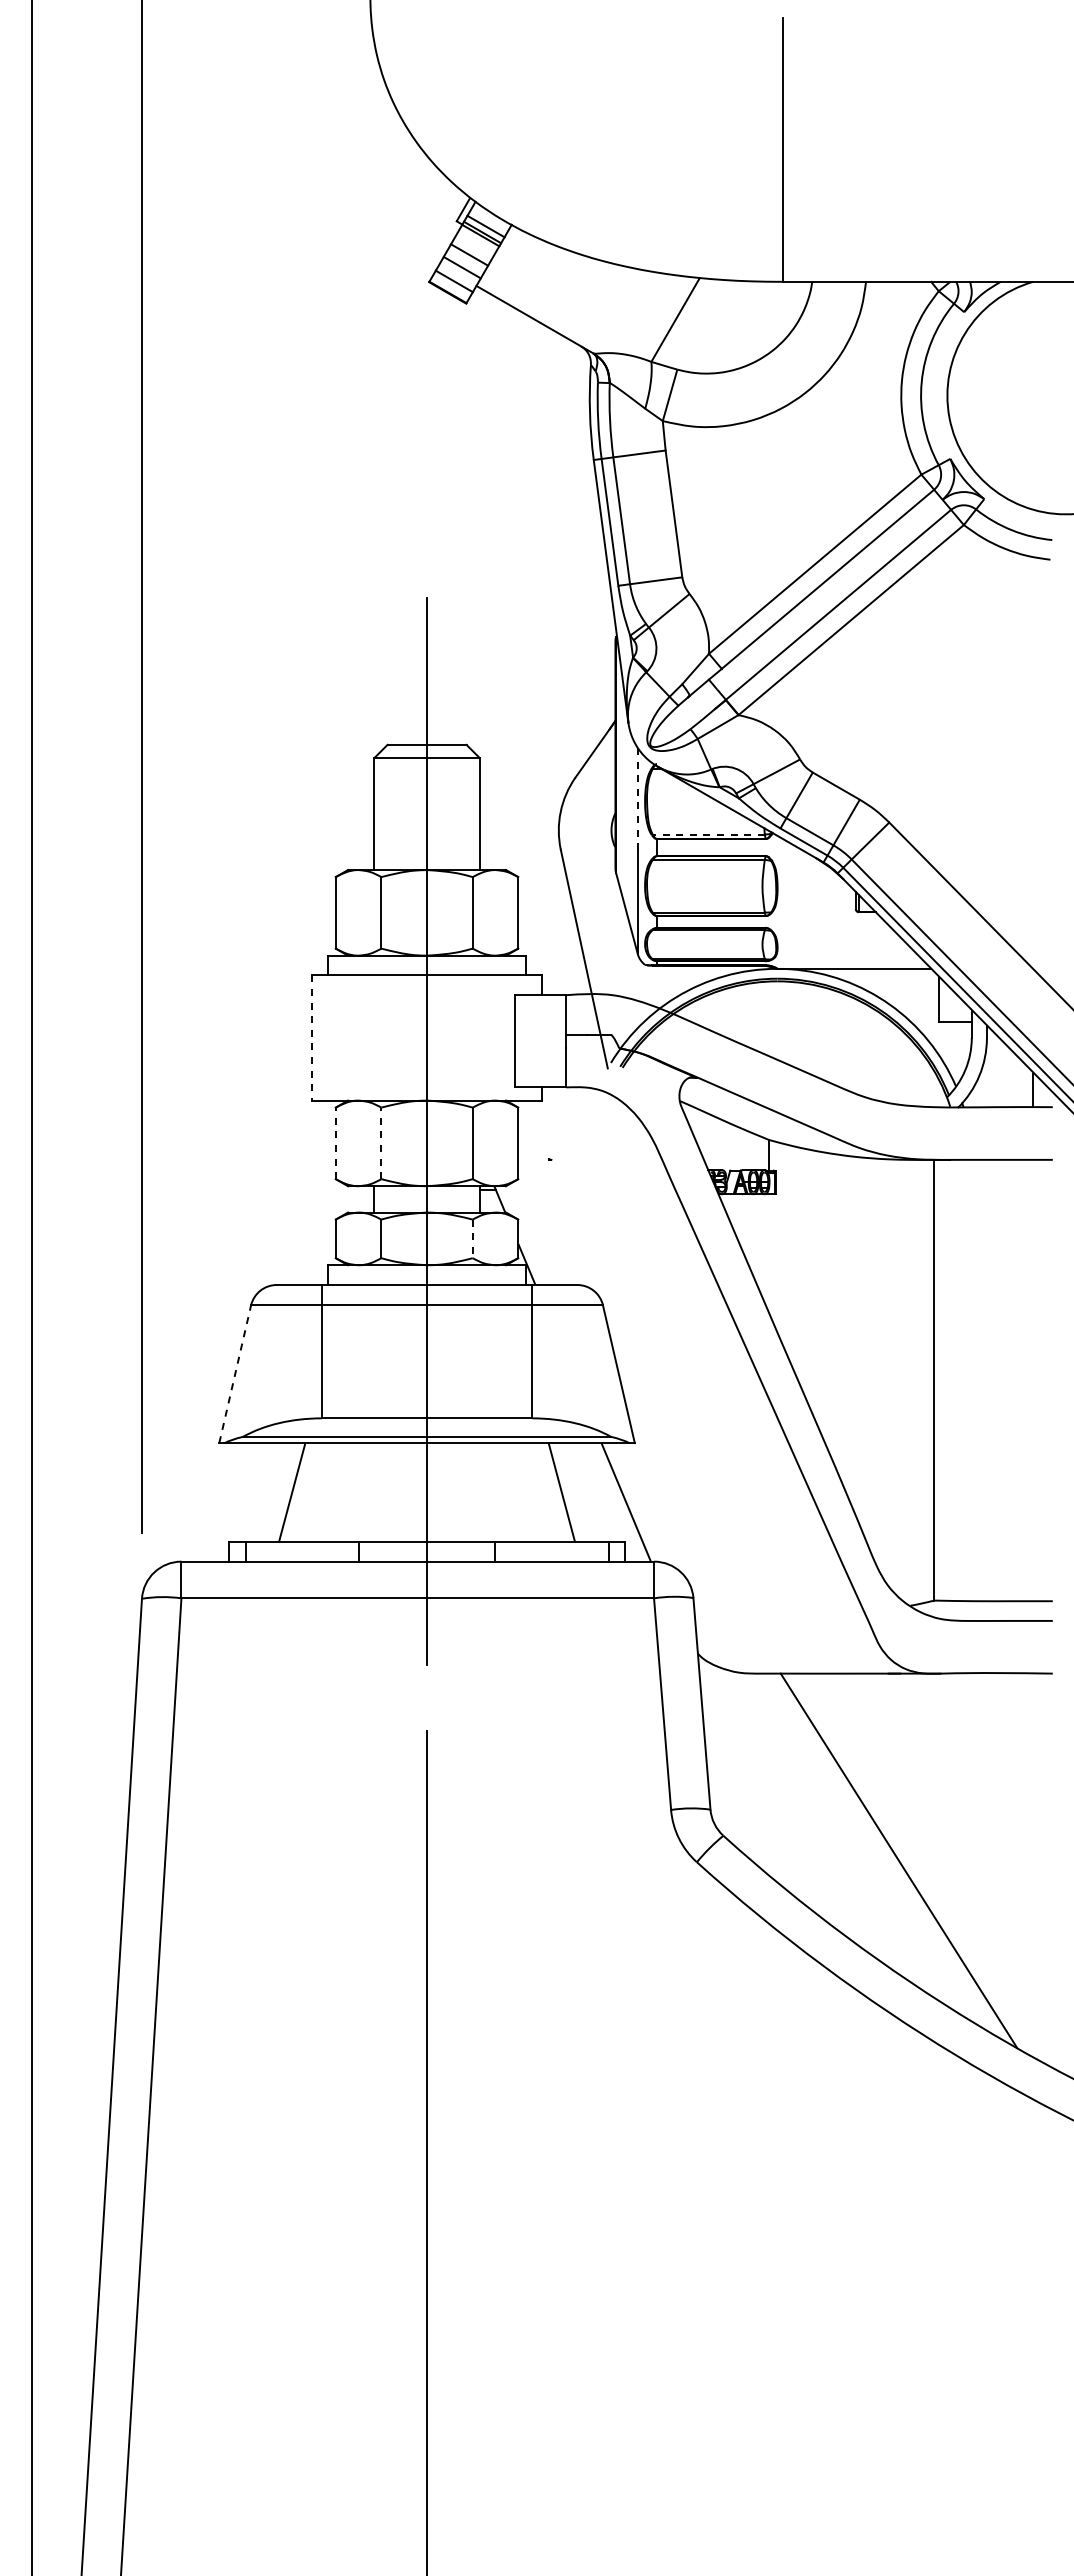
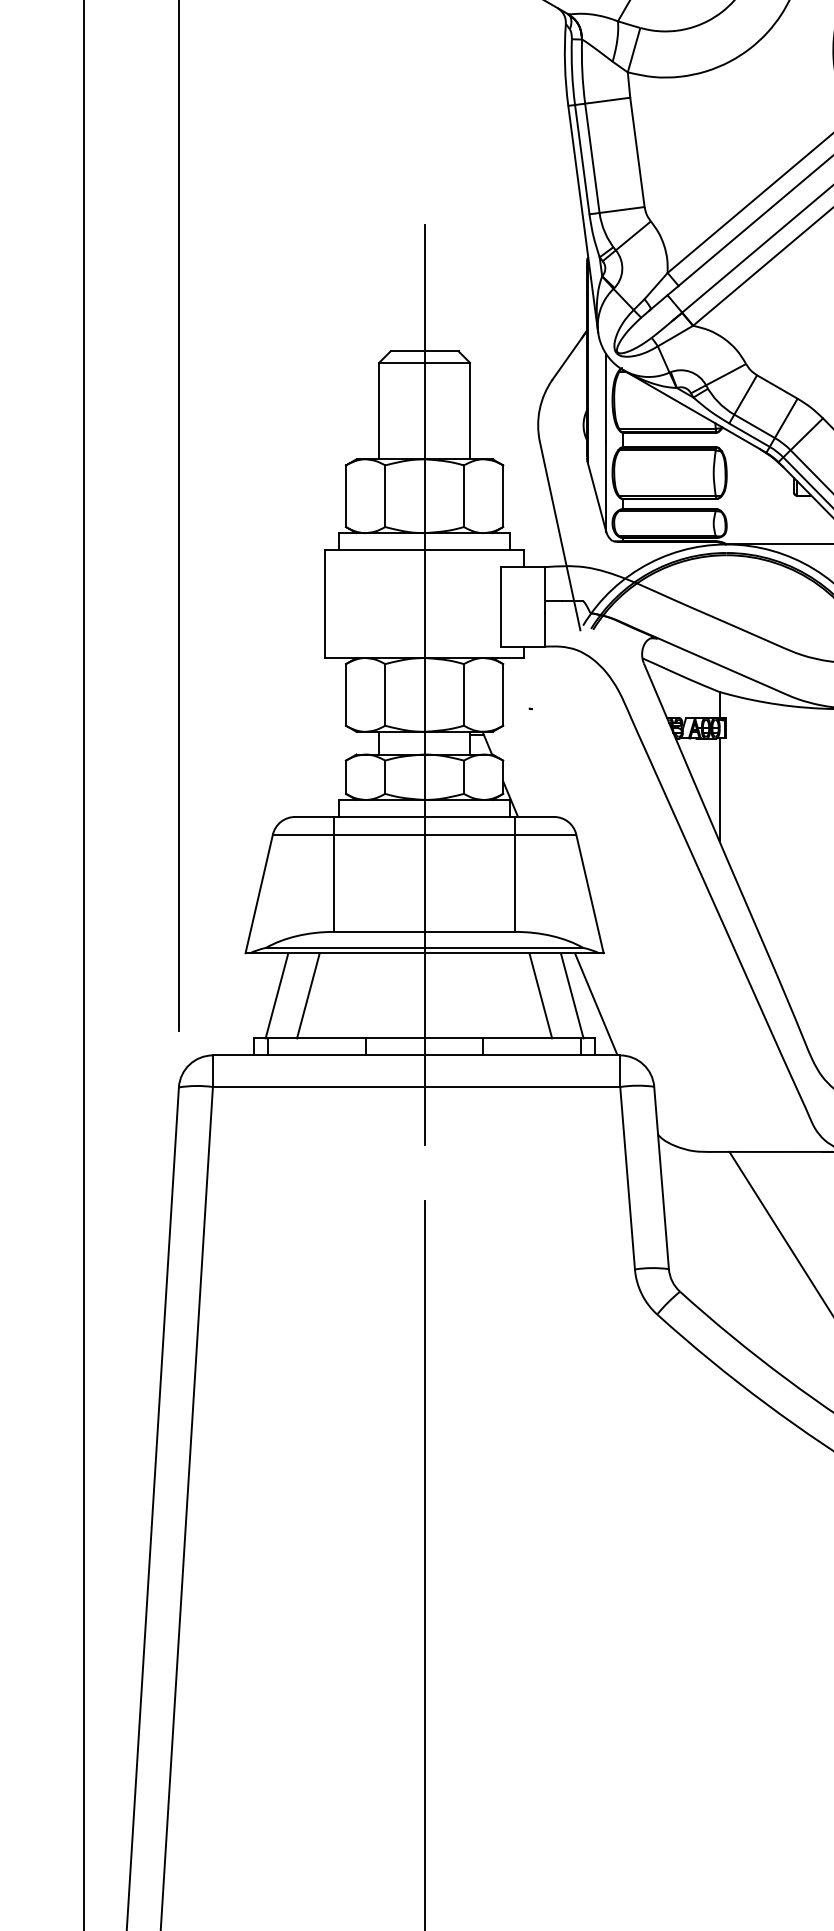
line: (637, 799) -> (605, 398), dashed -> solid
line: (708, 834) -> (667, 428), dashed -> solid
line: (311, 1038) -> (325, 604), dashed -> solid
line: (335, 1143) -> (345, 695), dashed -> solid
line: (381, 1143) -> (385, 695), dashed -> solid
line: (472, 1239) -> (463, 777), dashed -> solid
line: (769, 1253) -> (719, 789), added
line: (235, 1374) -> (259, 894), dashed -> solid
line: (255, 1492) -> (276, 995), added
line: (598, 1492) -> (572, 995), added

